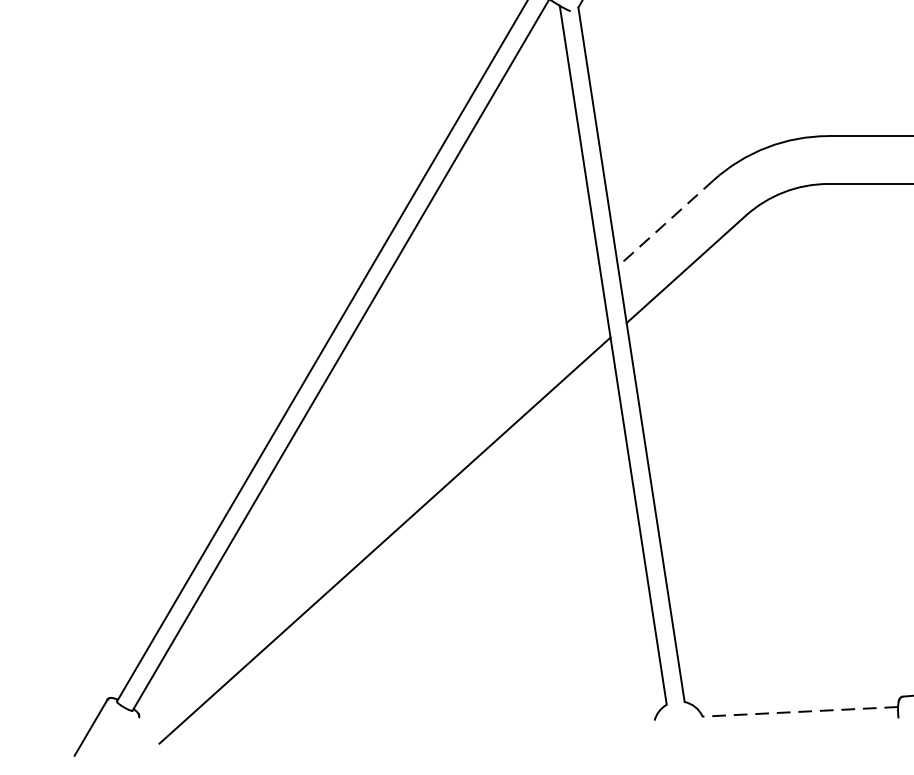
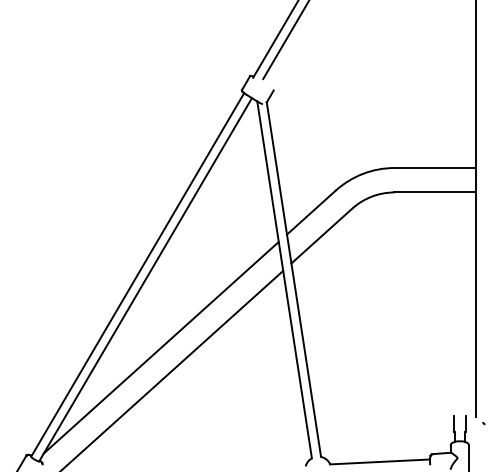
line: (665, 223) -> (311, 212), dashed -> solid
line: (370, 487) -> (160, 347), added
line: (799, 710) -> (379, 461), dashed -> solid

